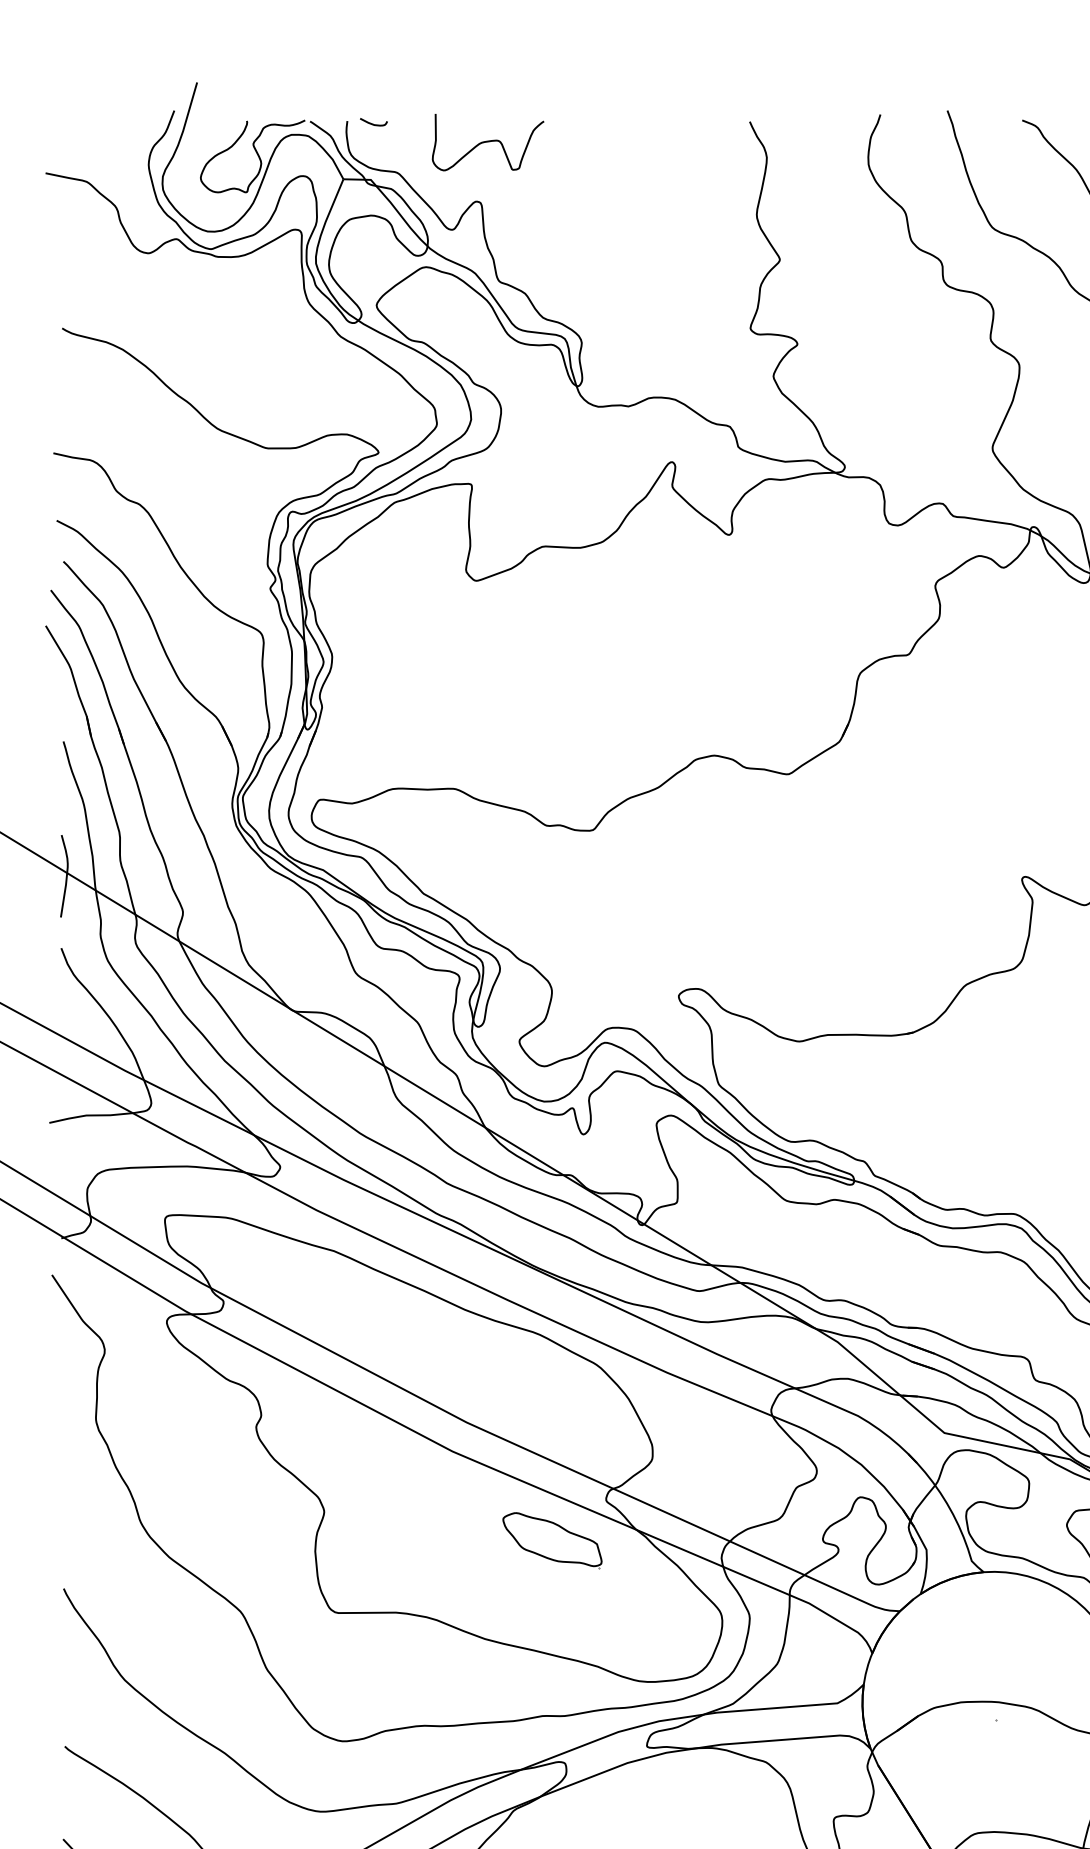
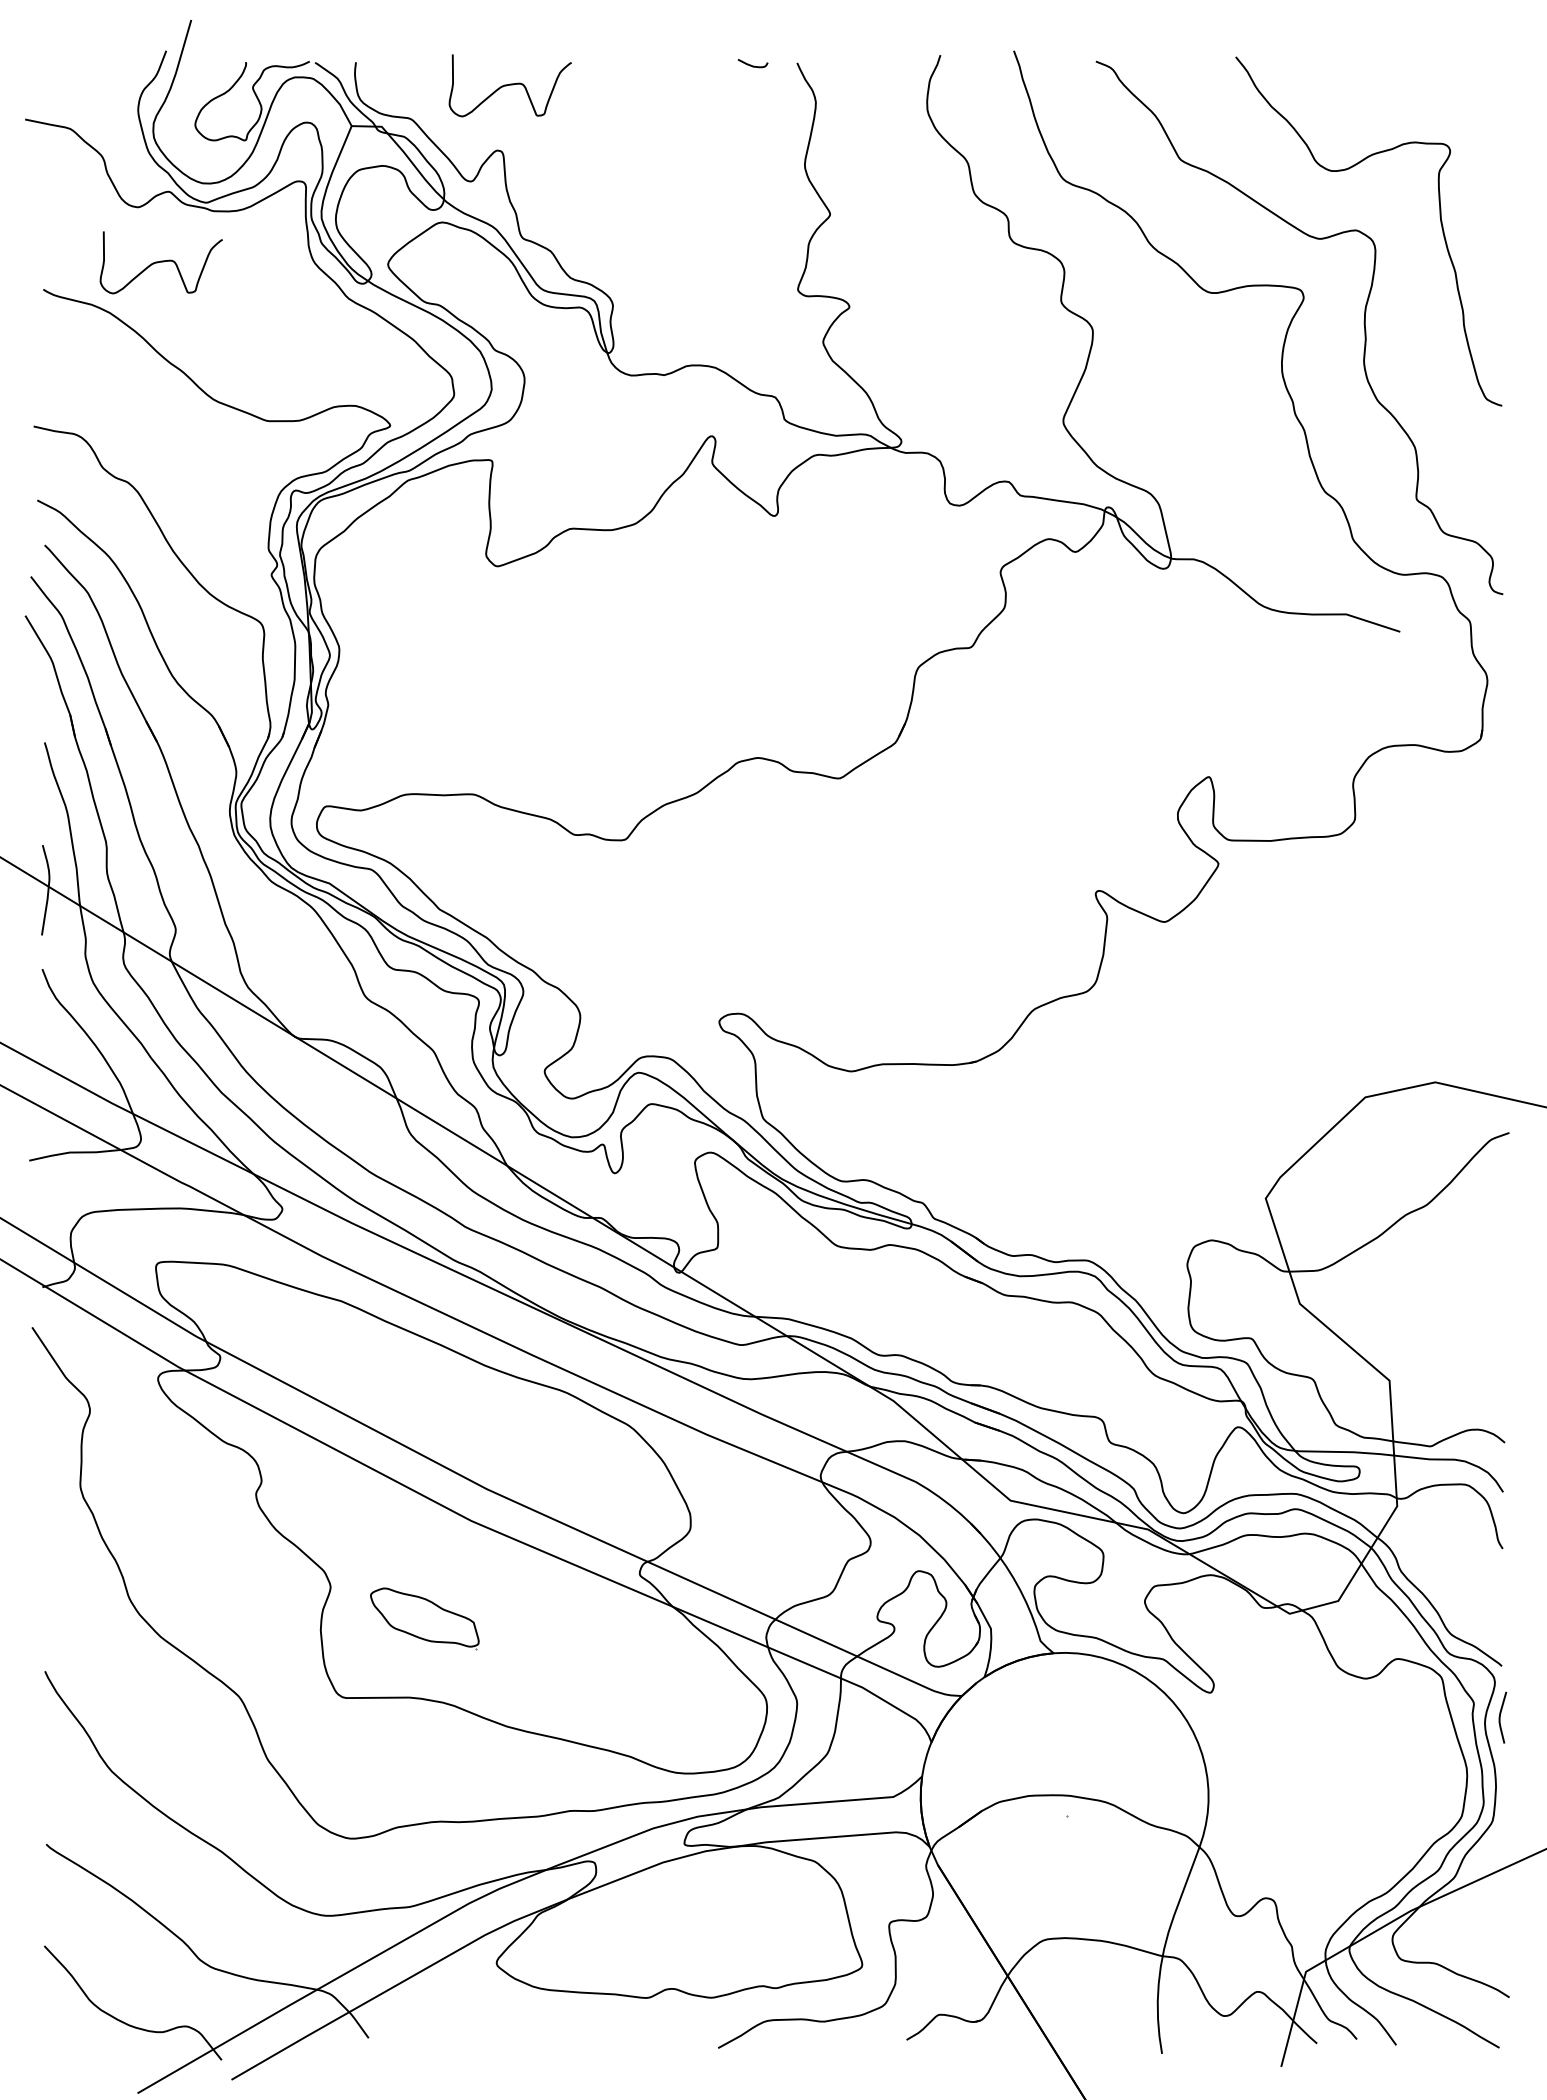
curve: (372, 123) -> (751, 64), moved
curve: (169, 303) -> (160, 262), added
part: (552, 1540) -> (424, 1618), moved

